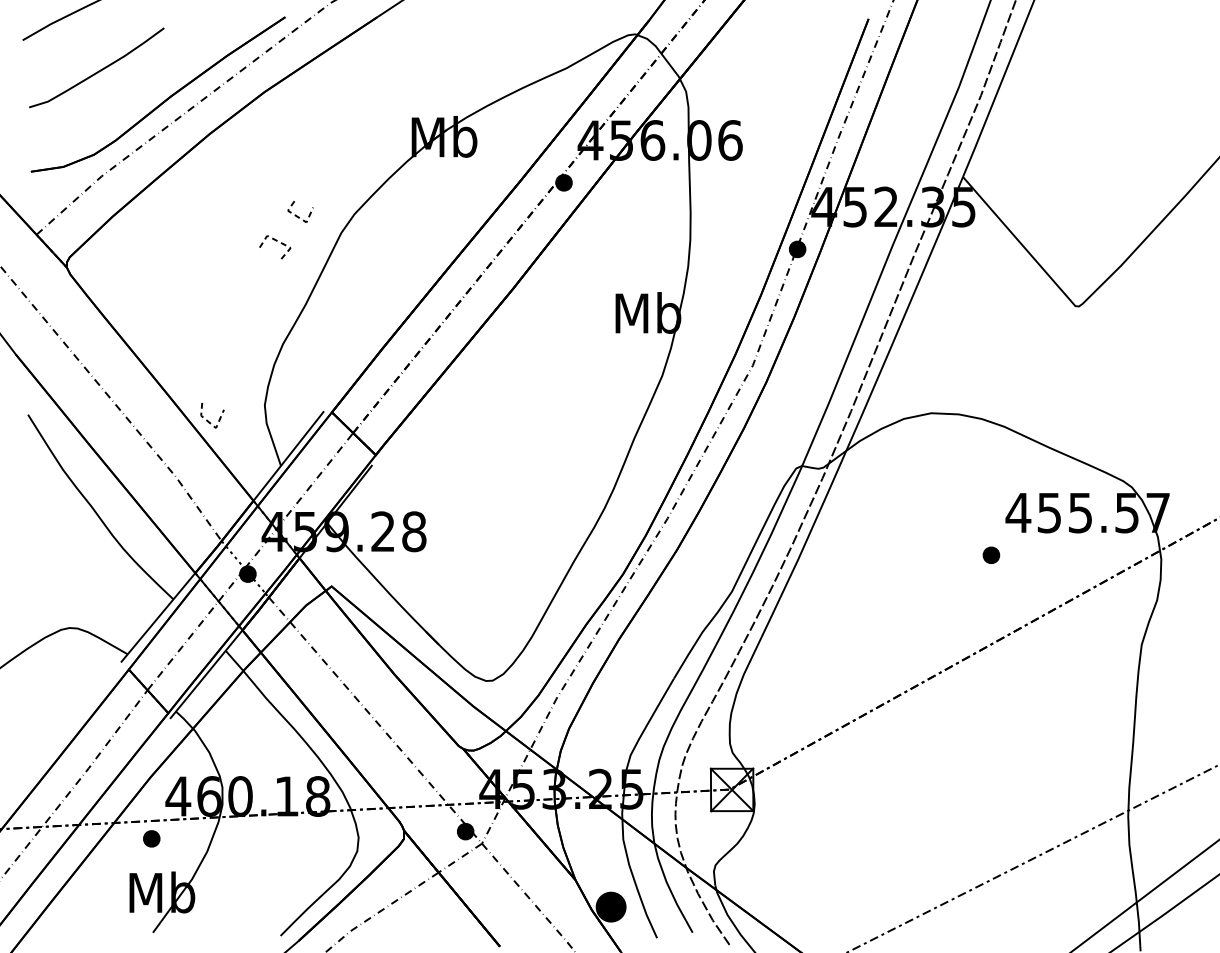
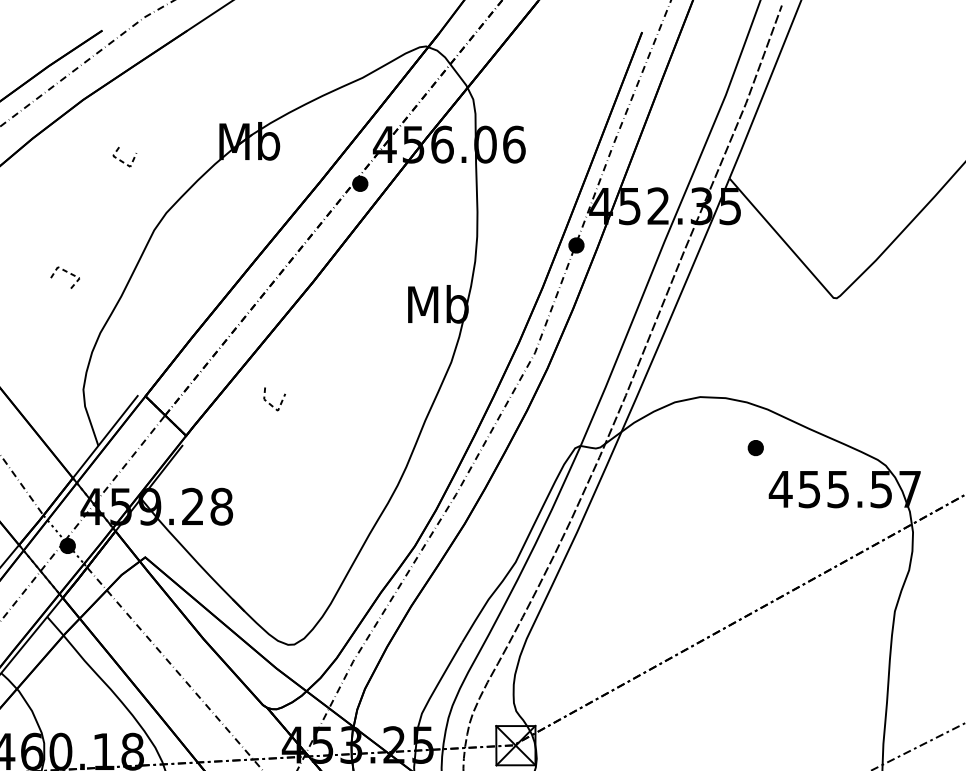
line: (297, 215) -> (121, 160), moved
line: (275, 241) -> (65, 272), moved
line: (207, 419) -> (270, 402), moved
part: (991, 554) -> (755, 447), moved

